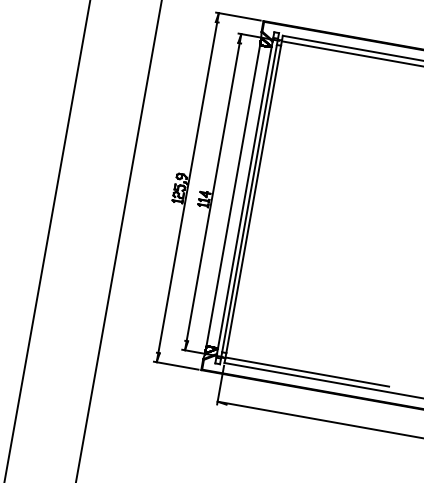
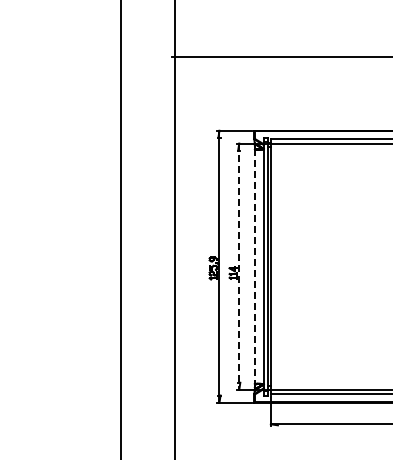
line: (213, 193) -> (239, 267), solid -> dashed
line: (232, 195) -> (254, 266), solid -> dashed

